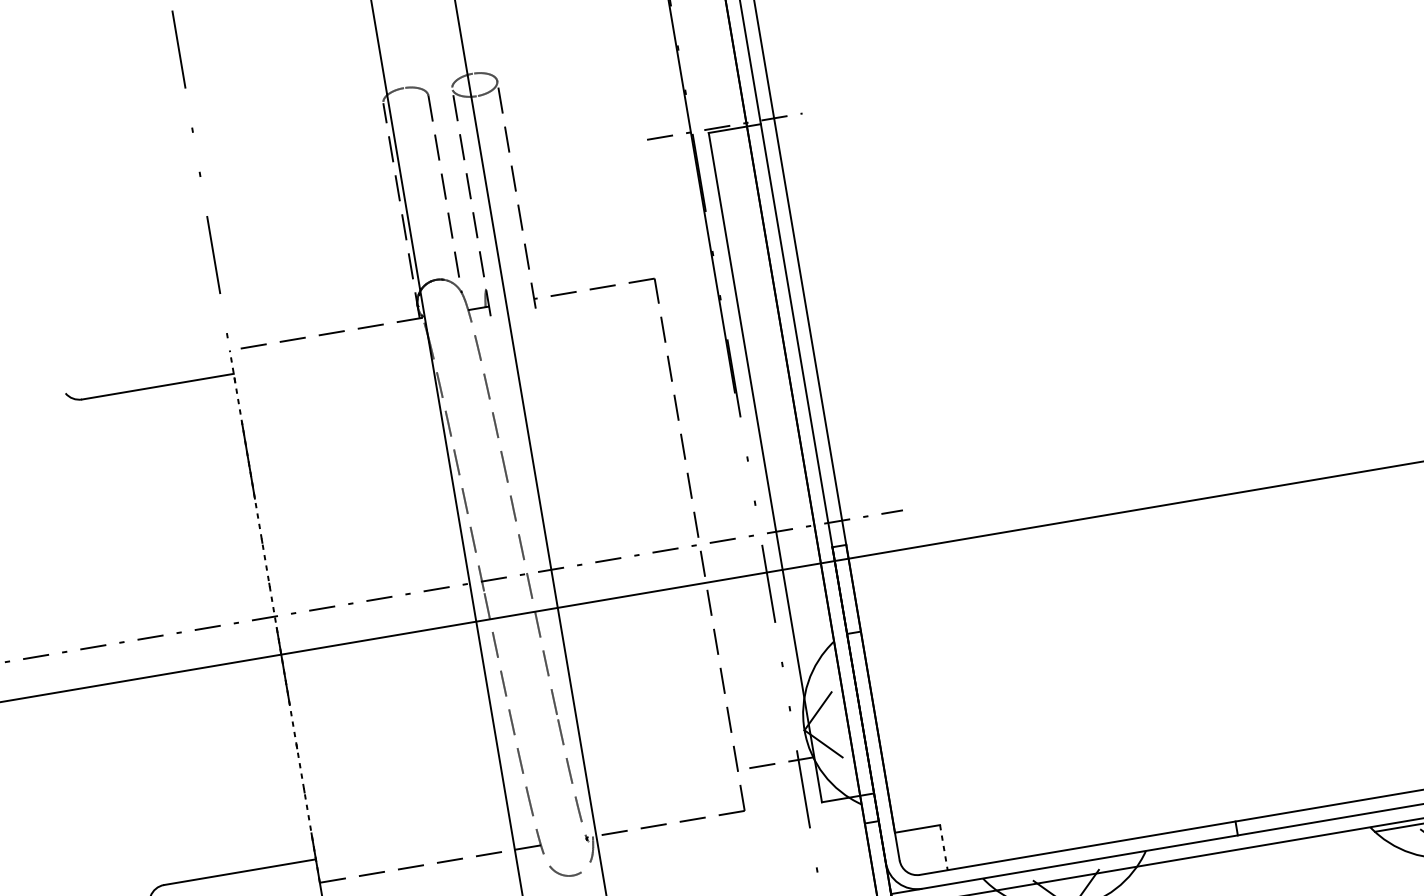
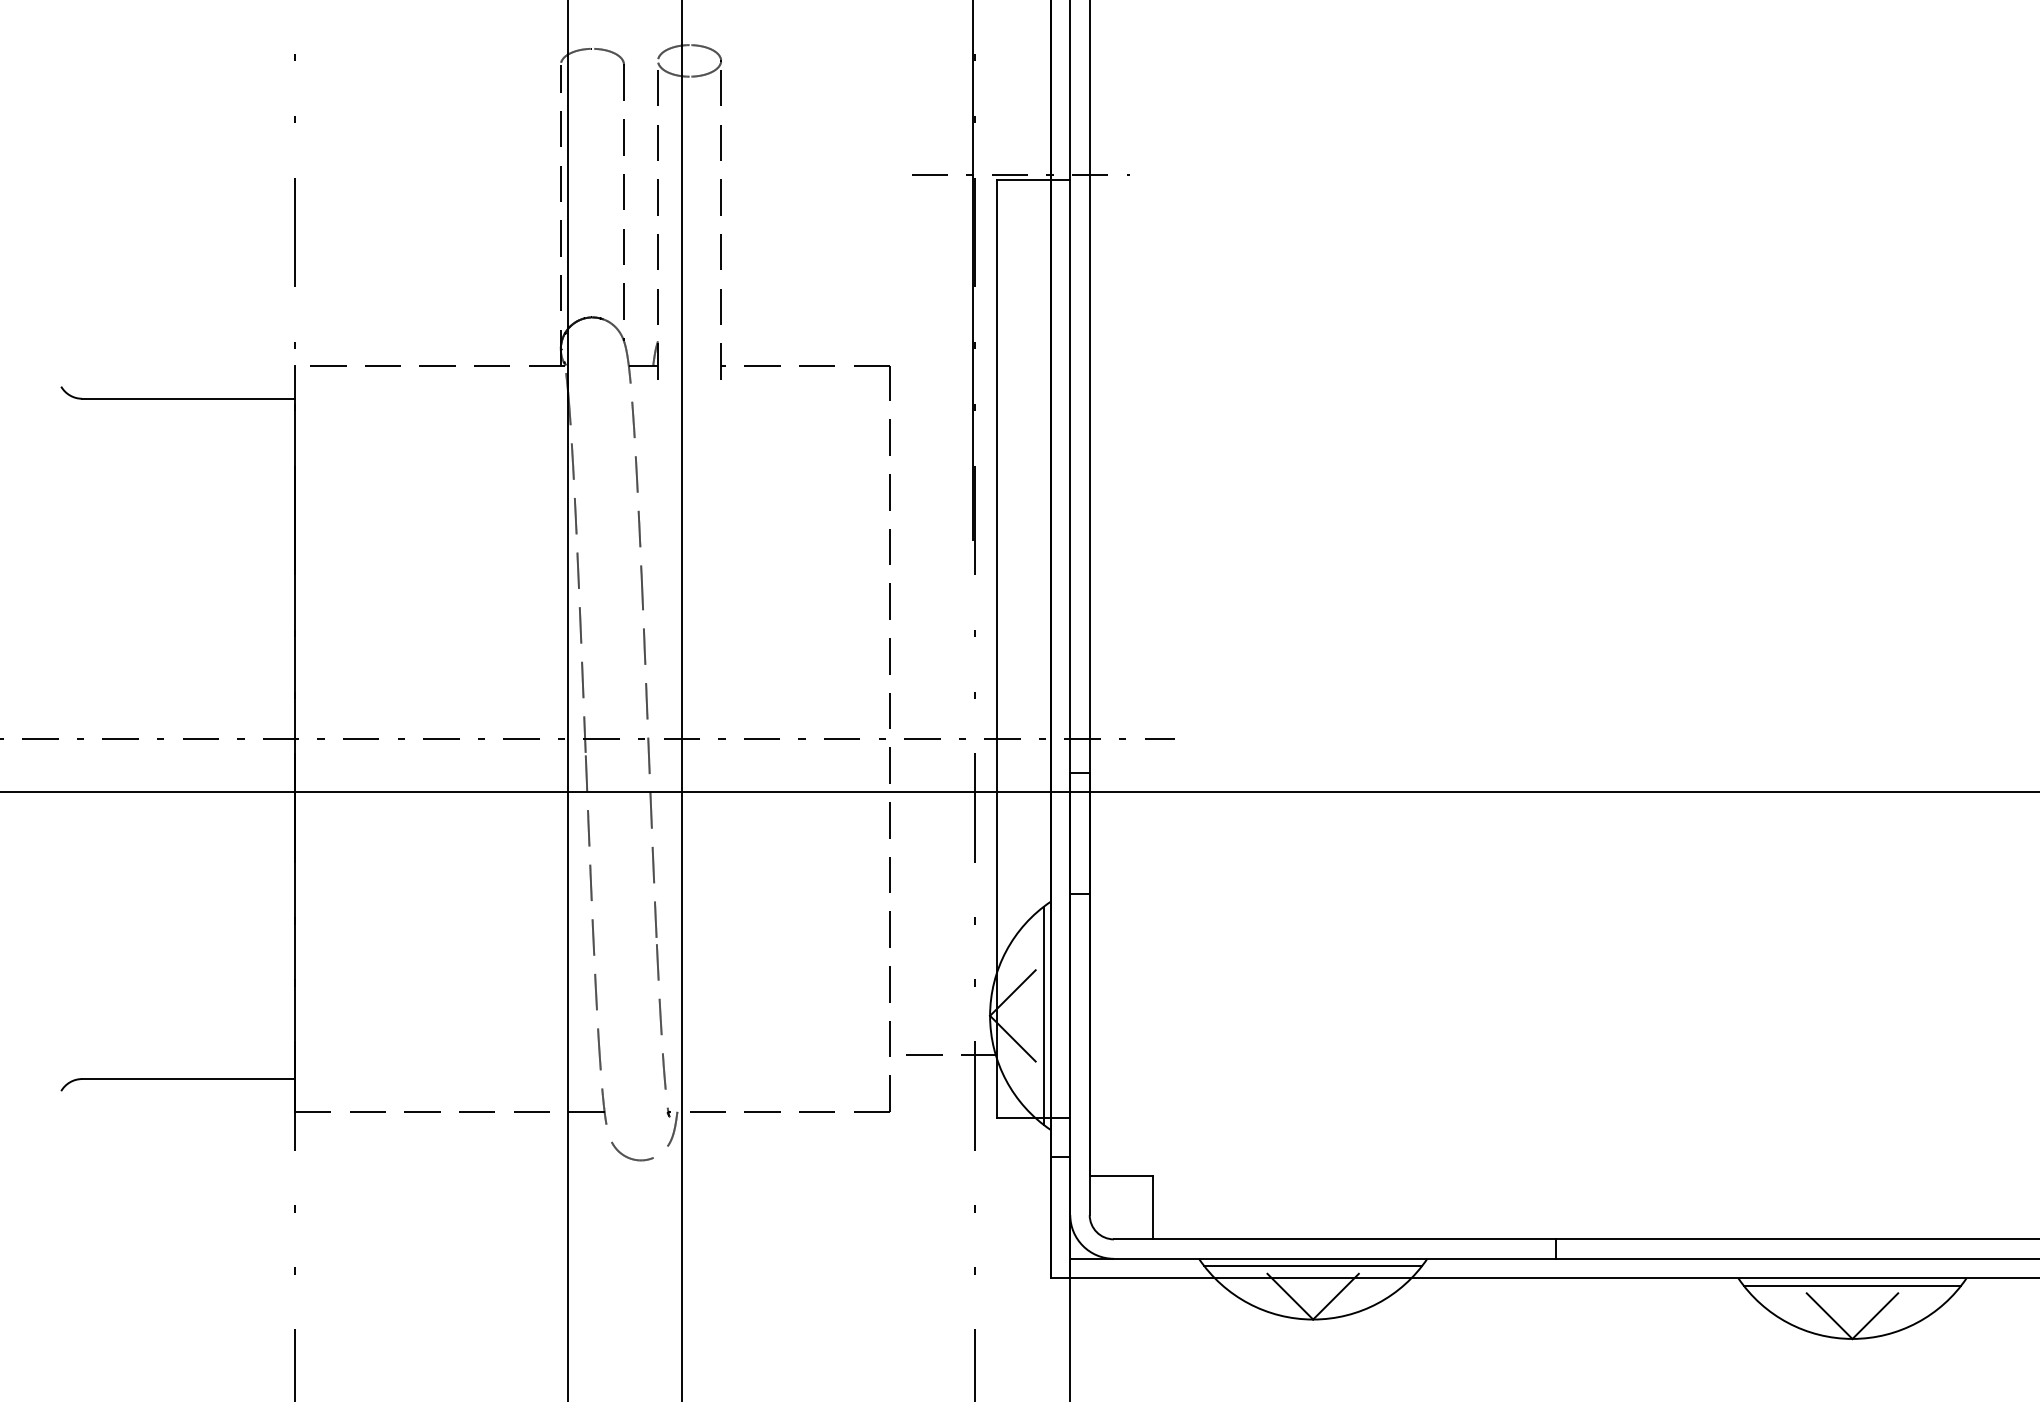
line: (274, 616) -> (294, 738), dashed -> solid
line: (842, 723) -> (1043, 1015), added
line: (943, 847) -> (1152, 1207), dashed -> solid
line: (1065, 870) -> (1313, 1266), added

